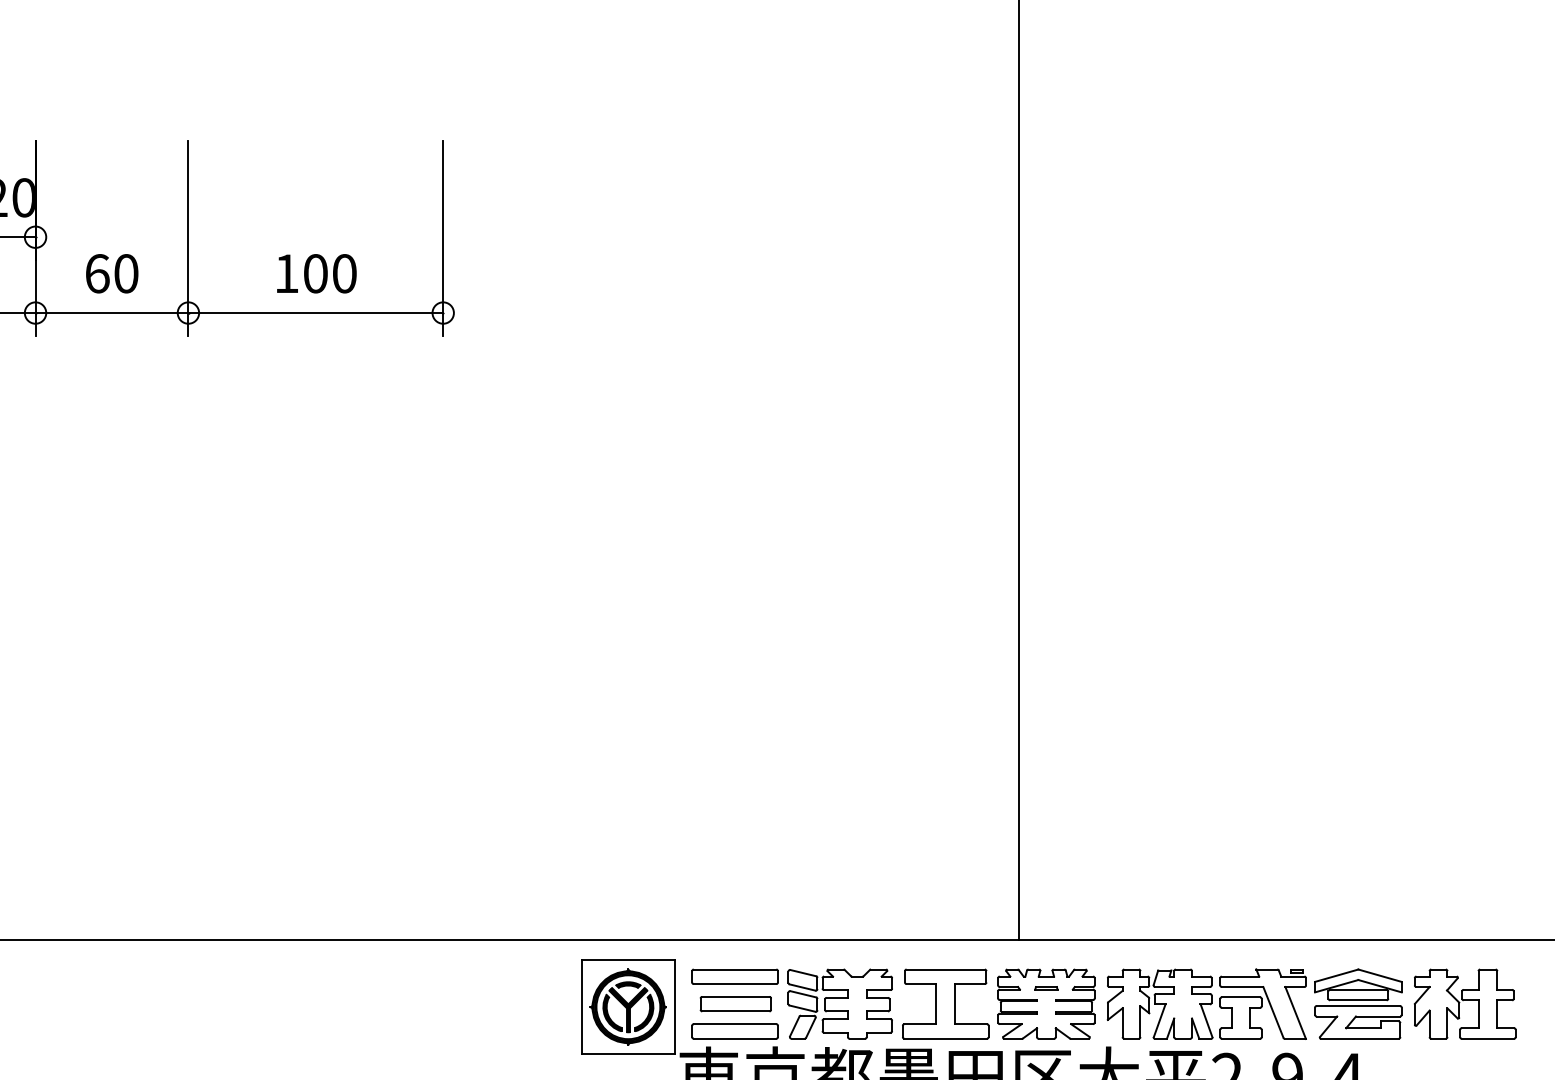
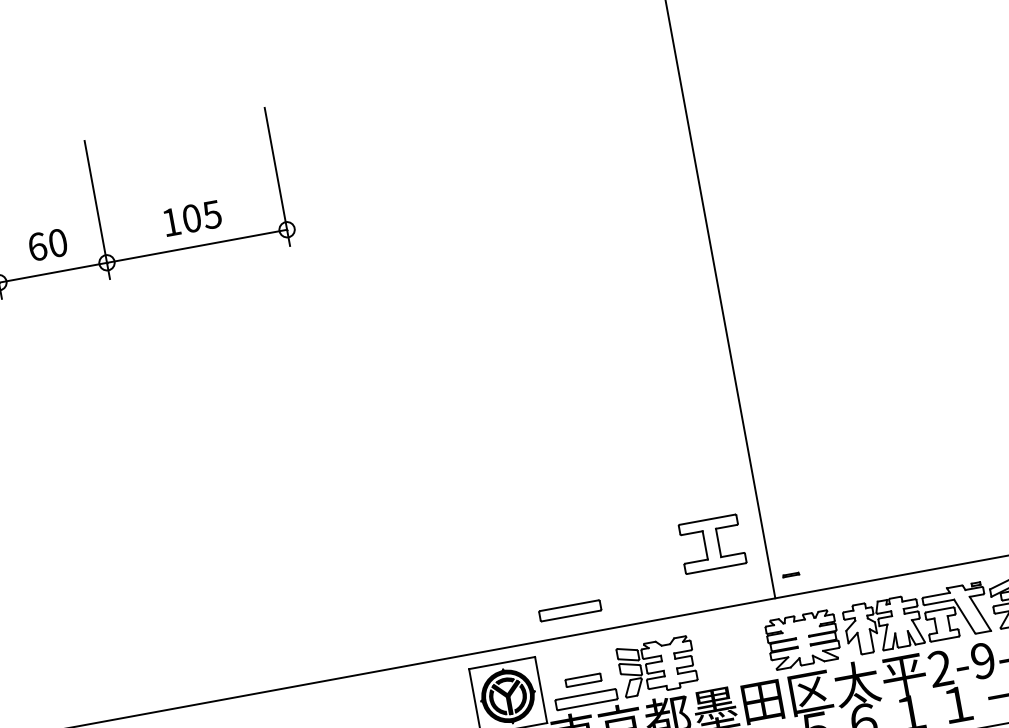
text: (344, 273) -> (212, 214), 100 -> 105
part: (734, 976) -> (569, 610), moved
line: (1046, 987) -> (791, 574), moved
part: (945, 1003) -> (711, 543), moved
part: (735, 1004) -> (583, 680), size x0.7

